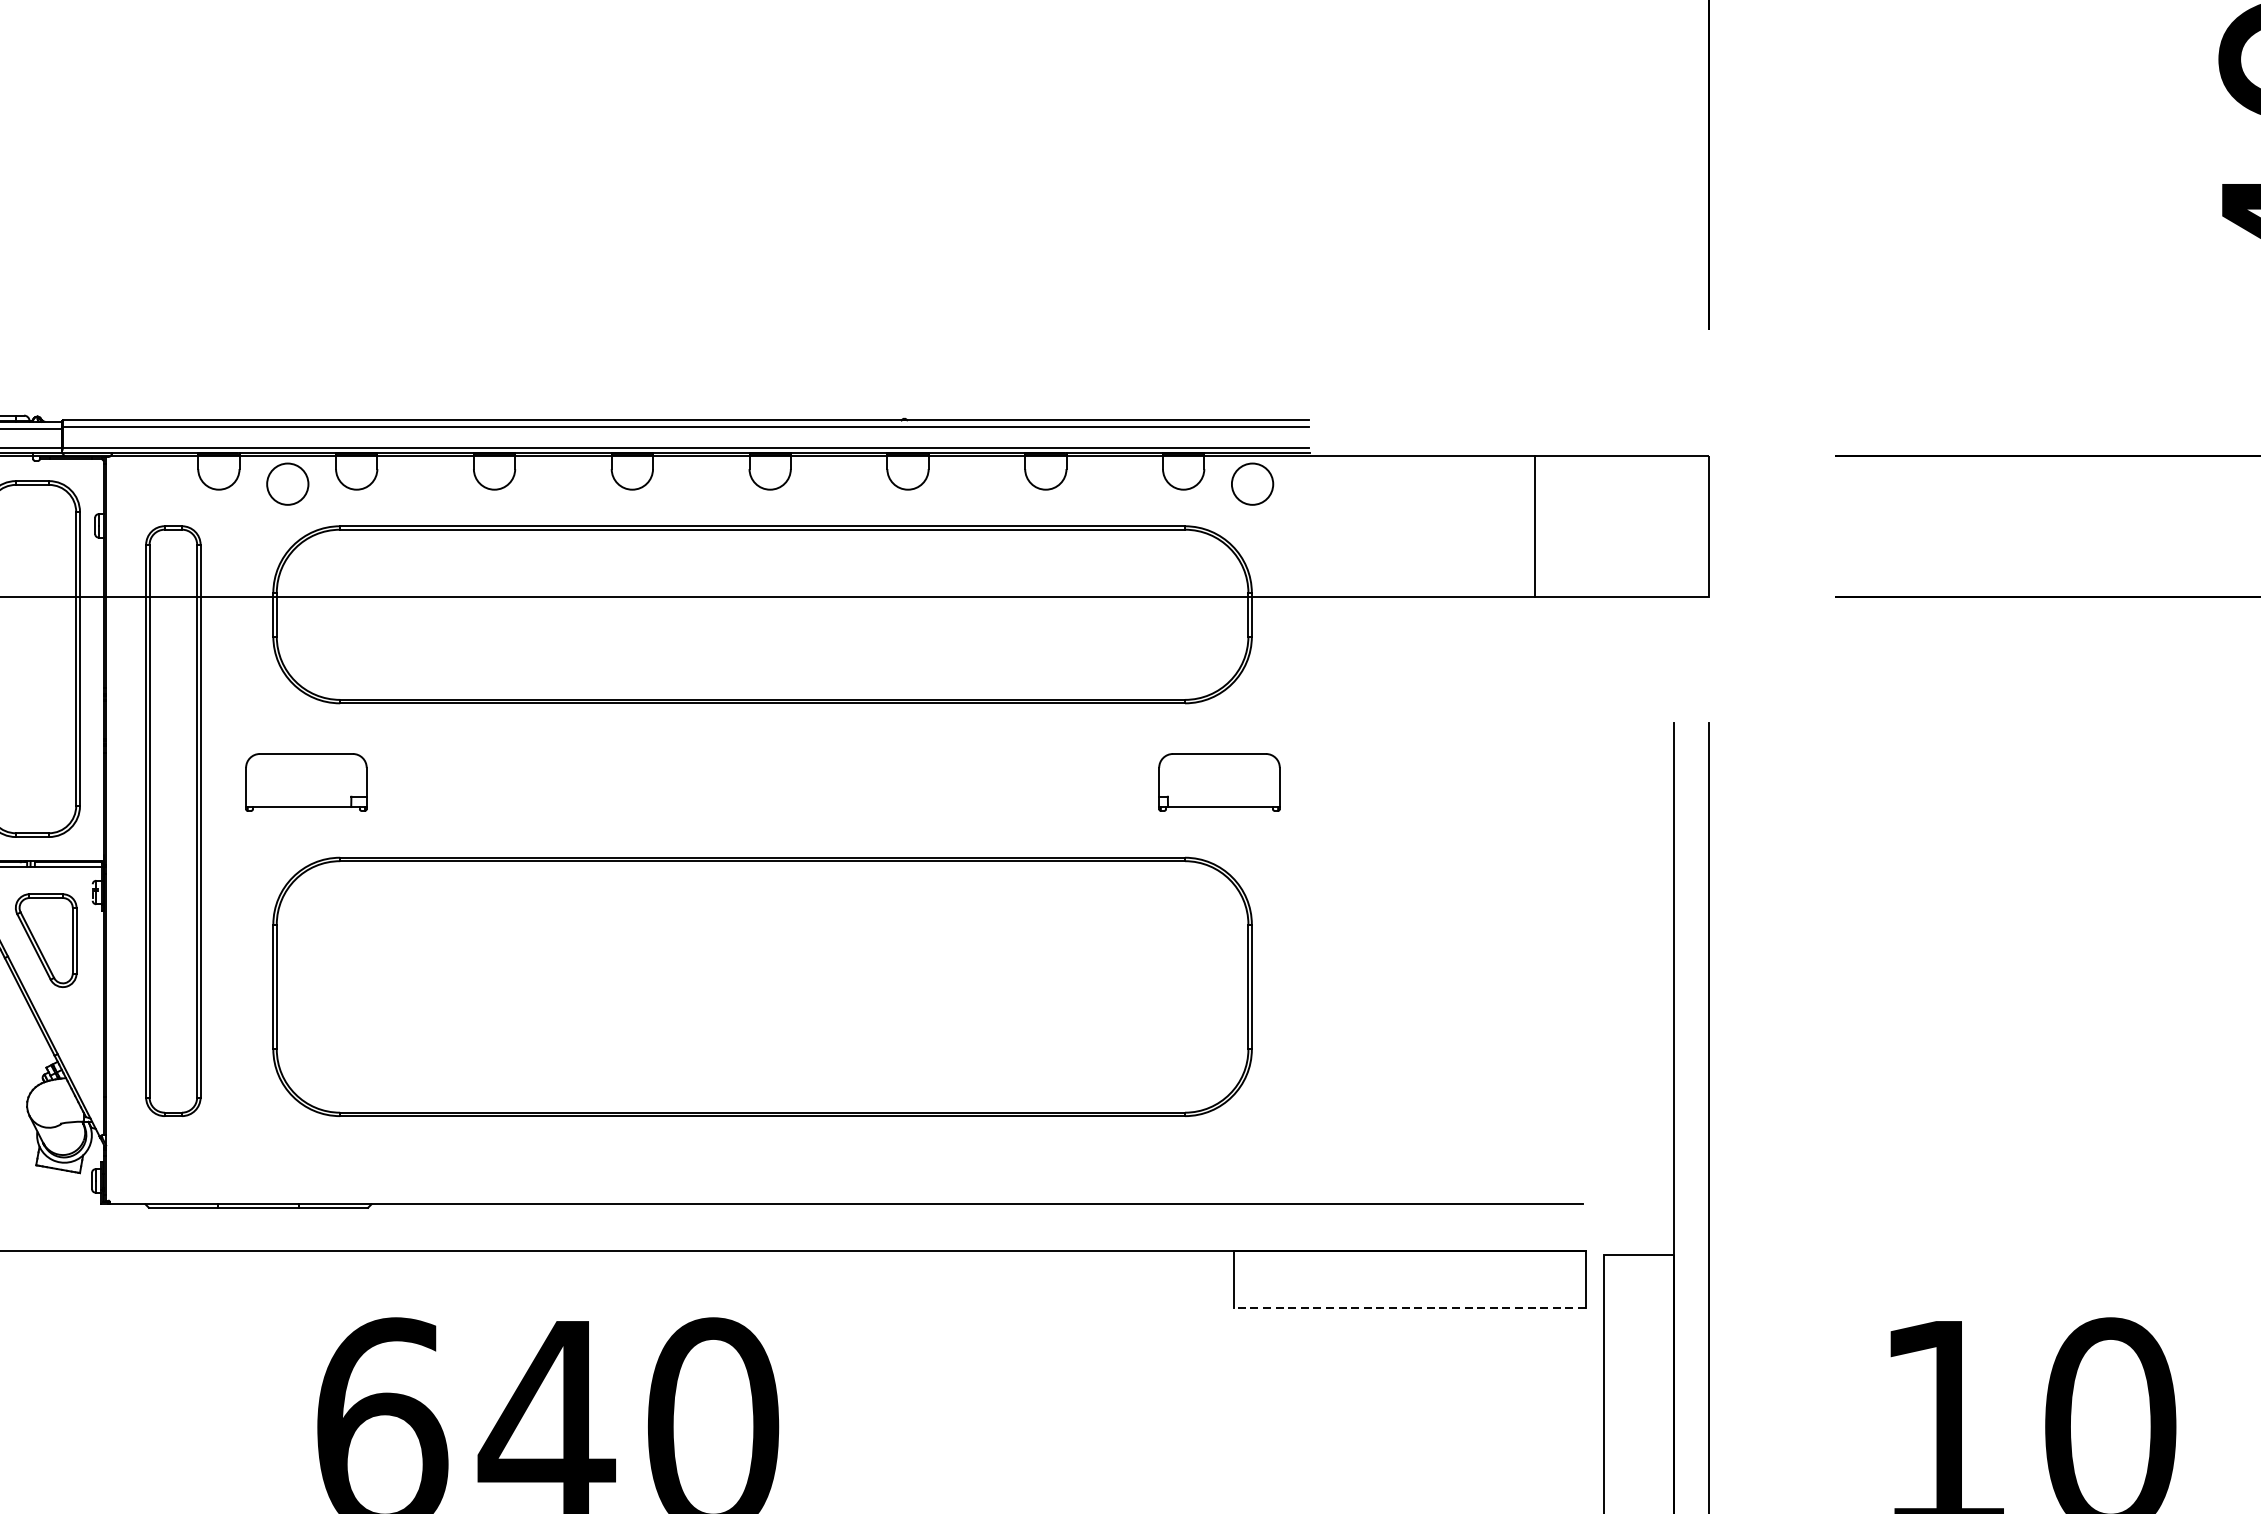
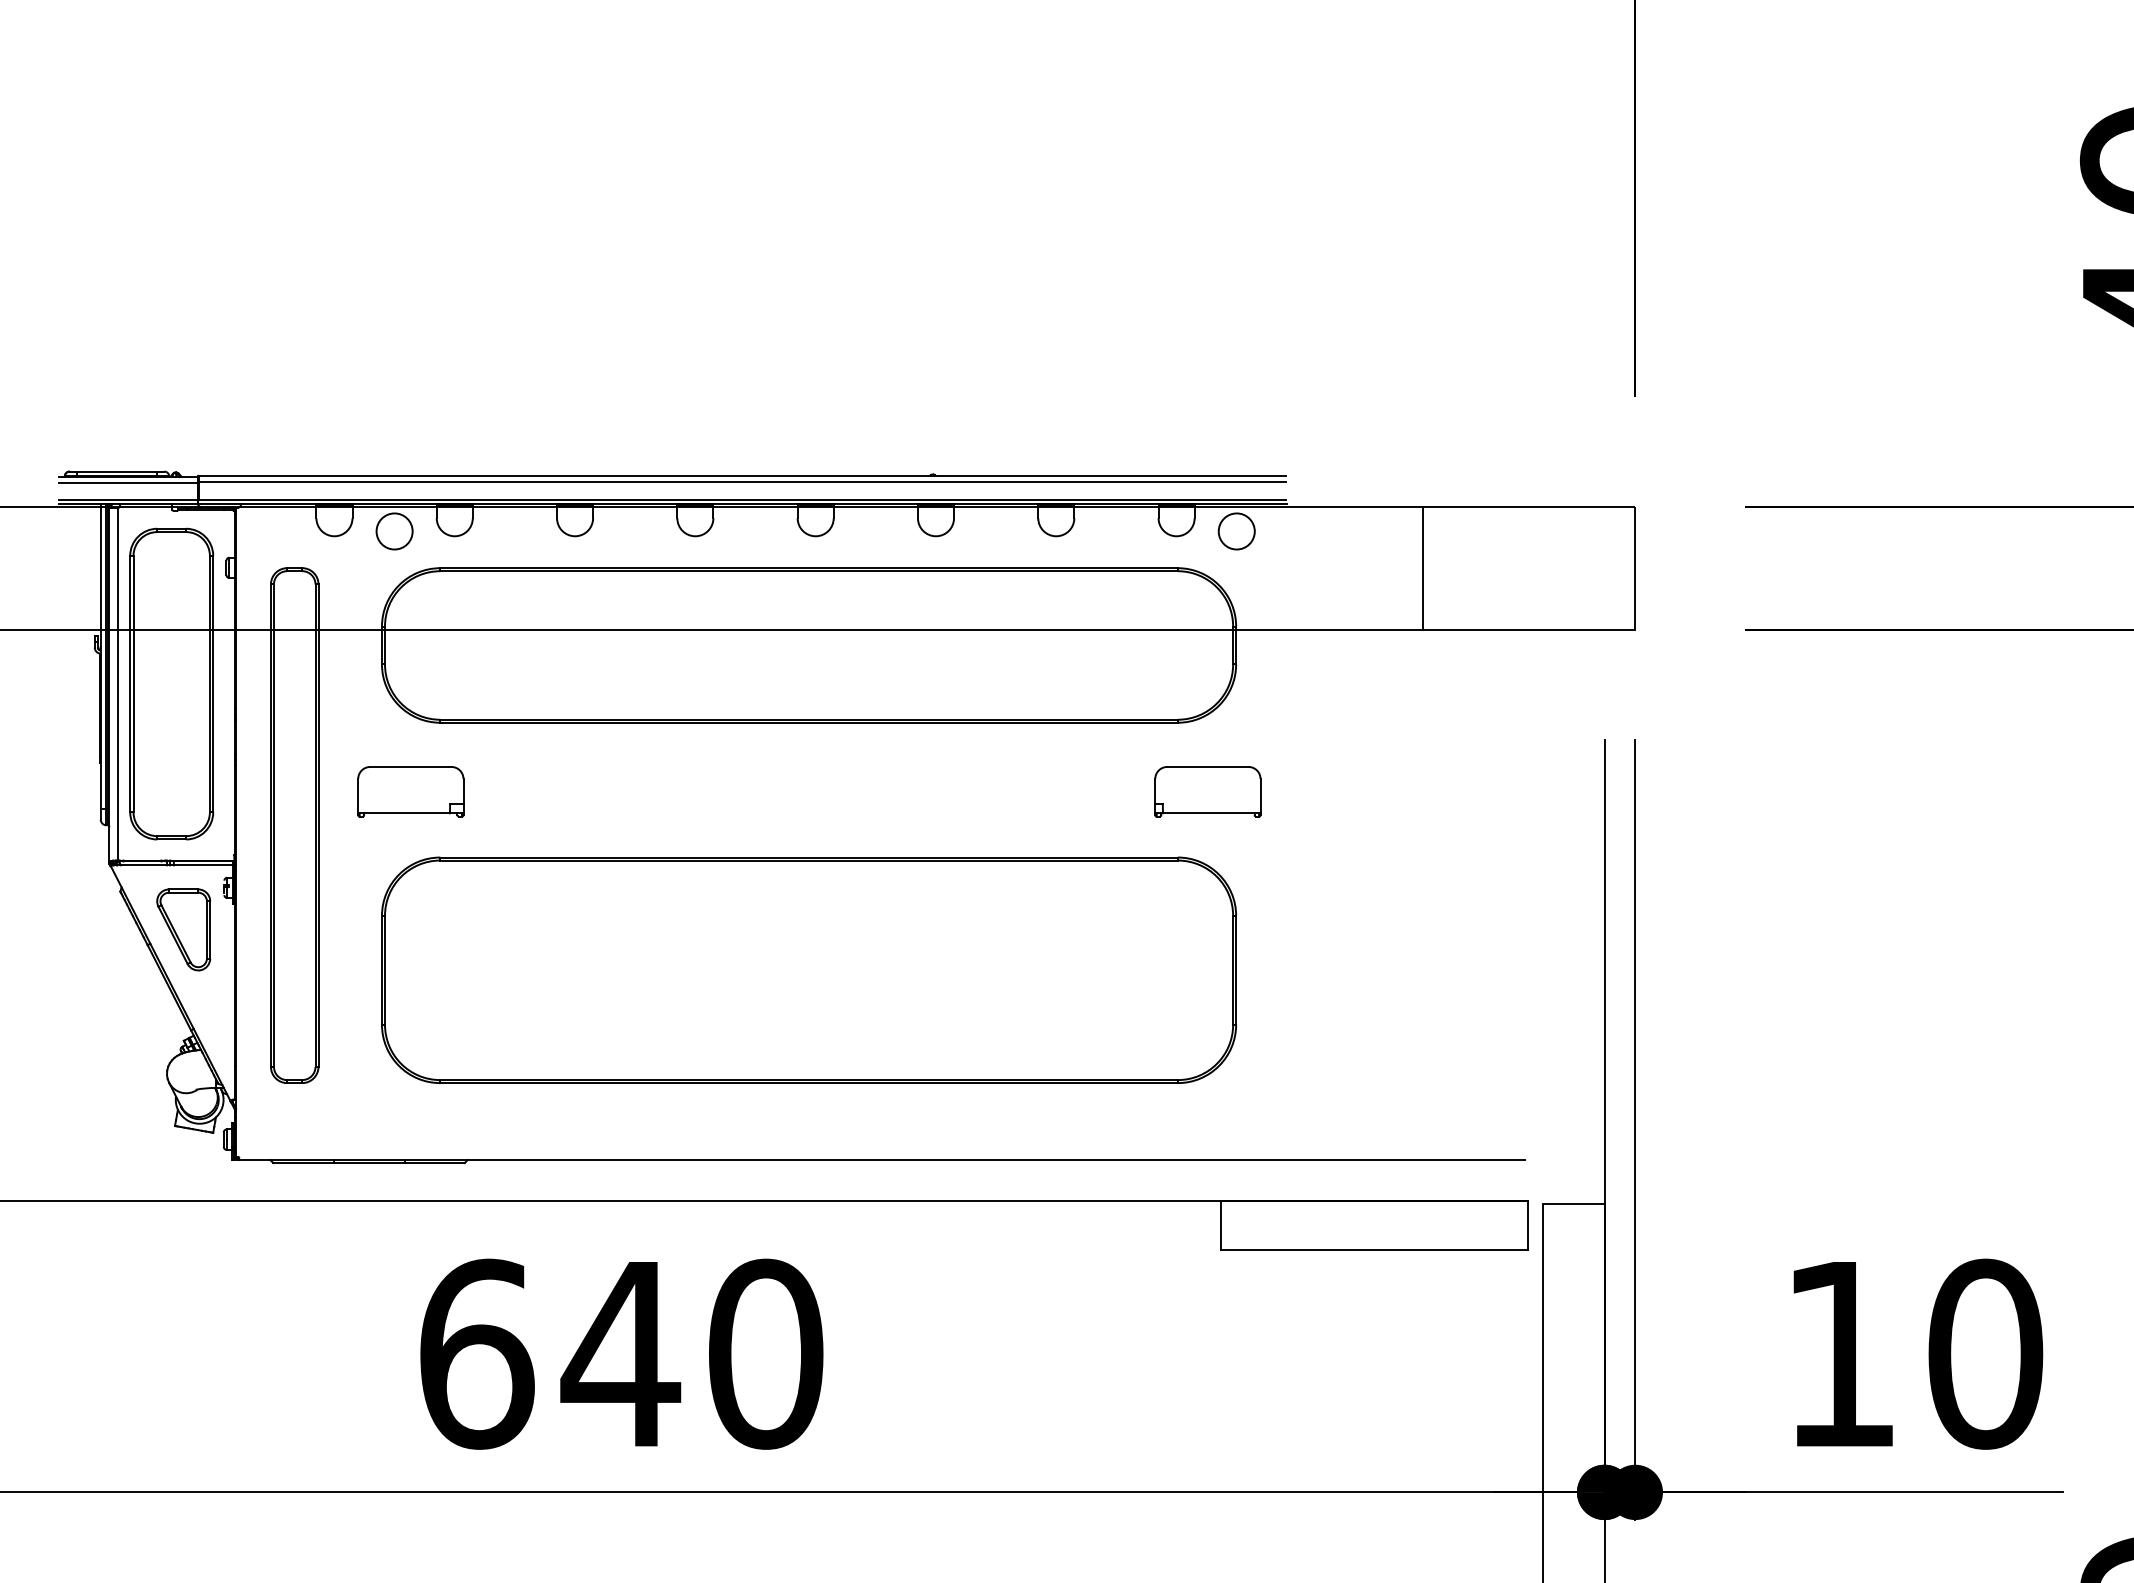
line: (1535, 525) -> (1423, 567), moved
line: (1410, 1307) -> (1374, 1250), dashed -> solid

